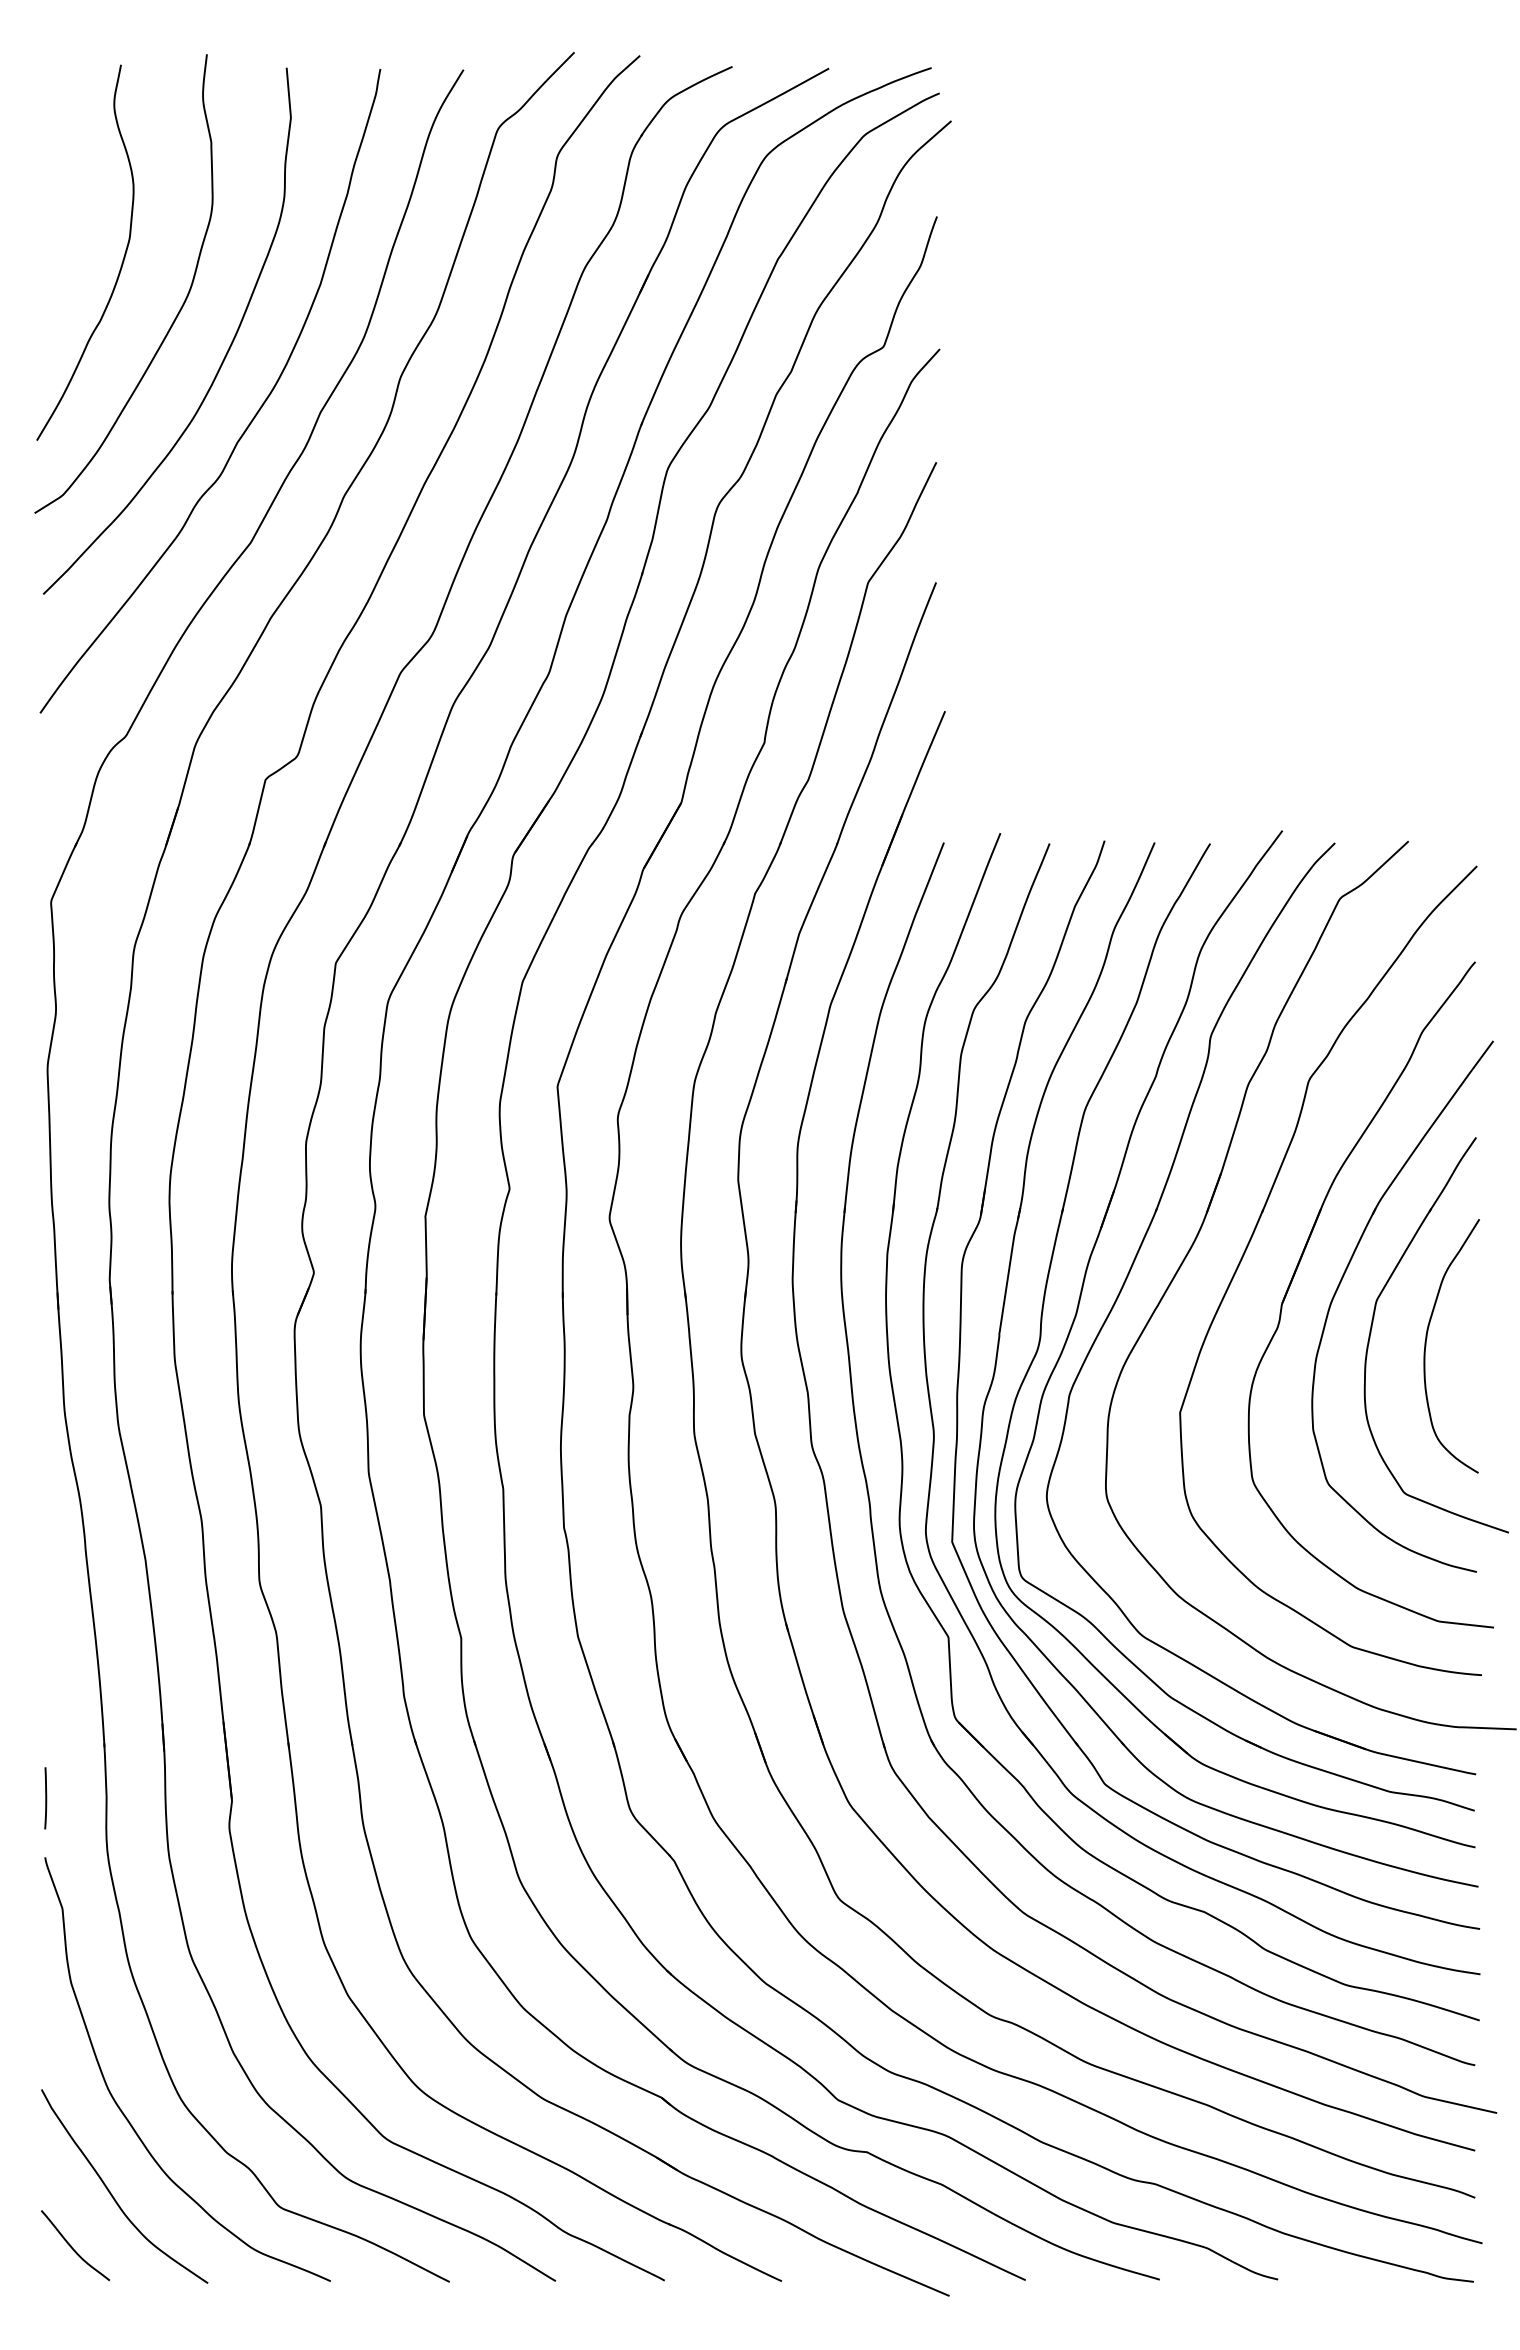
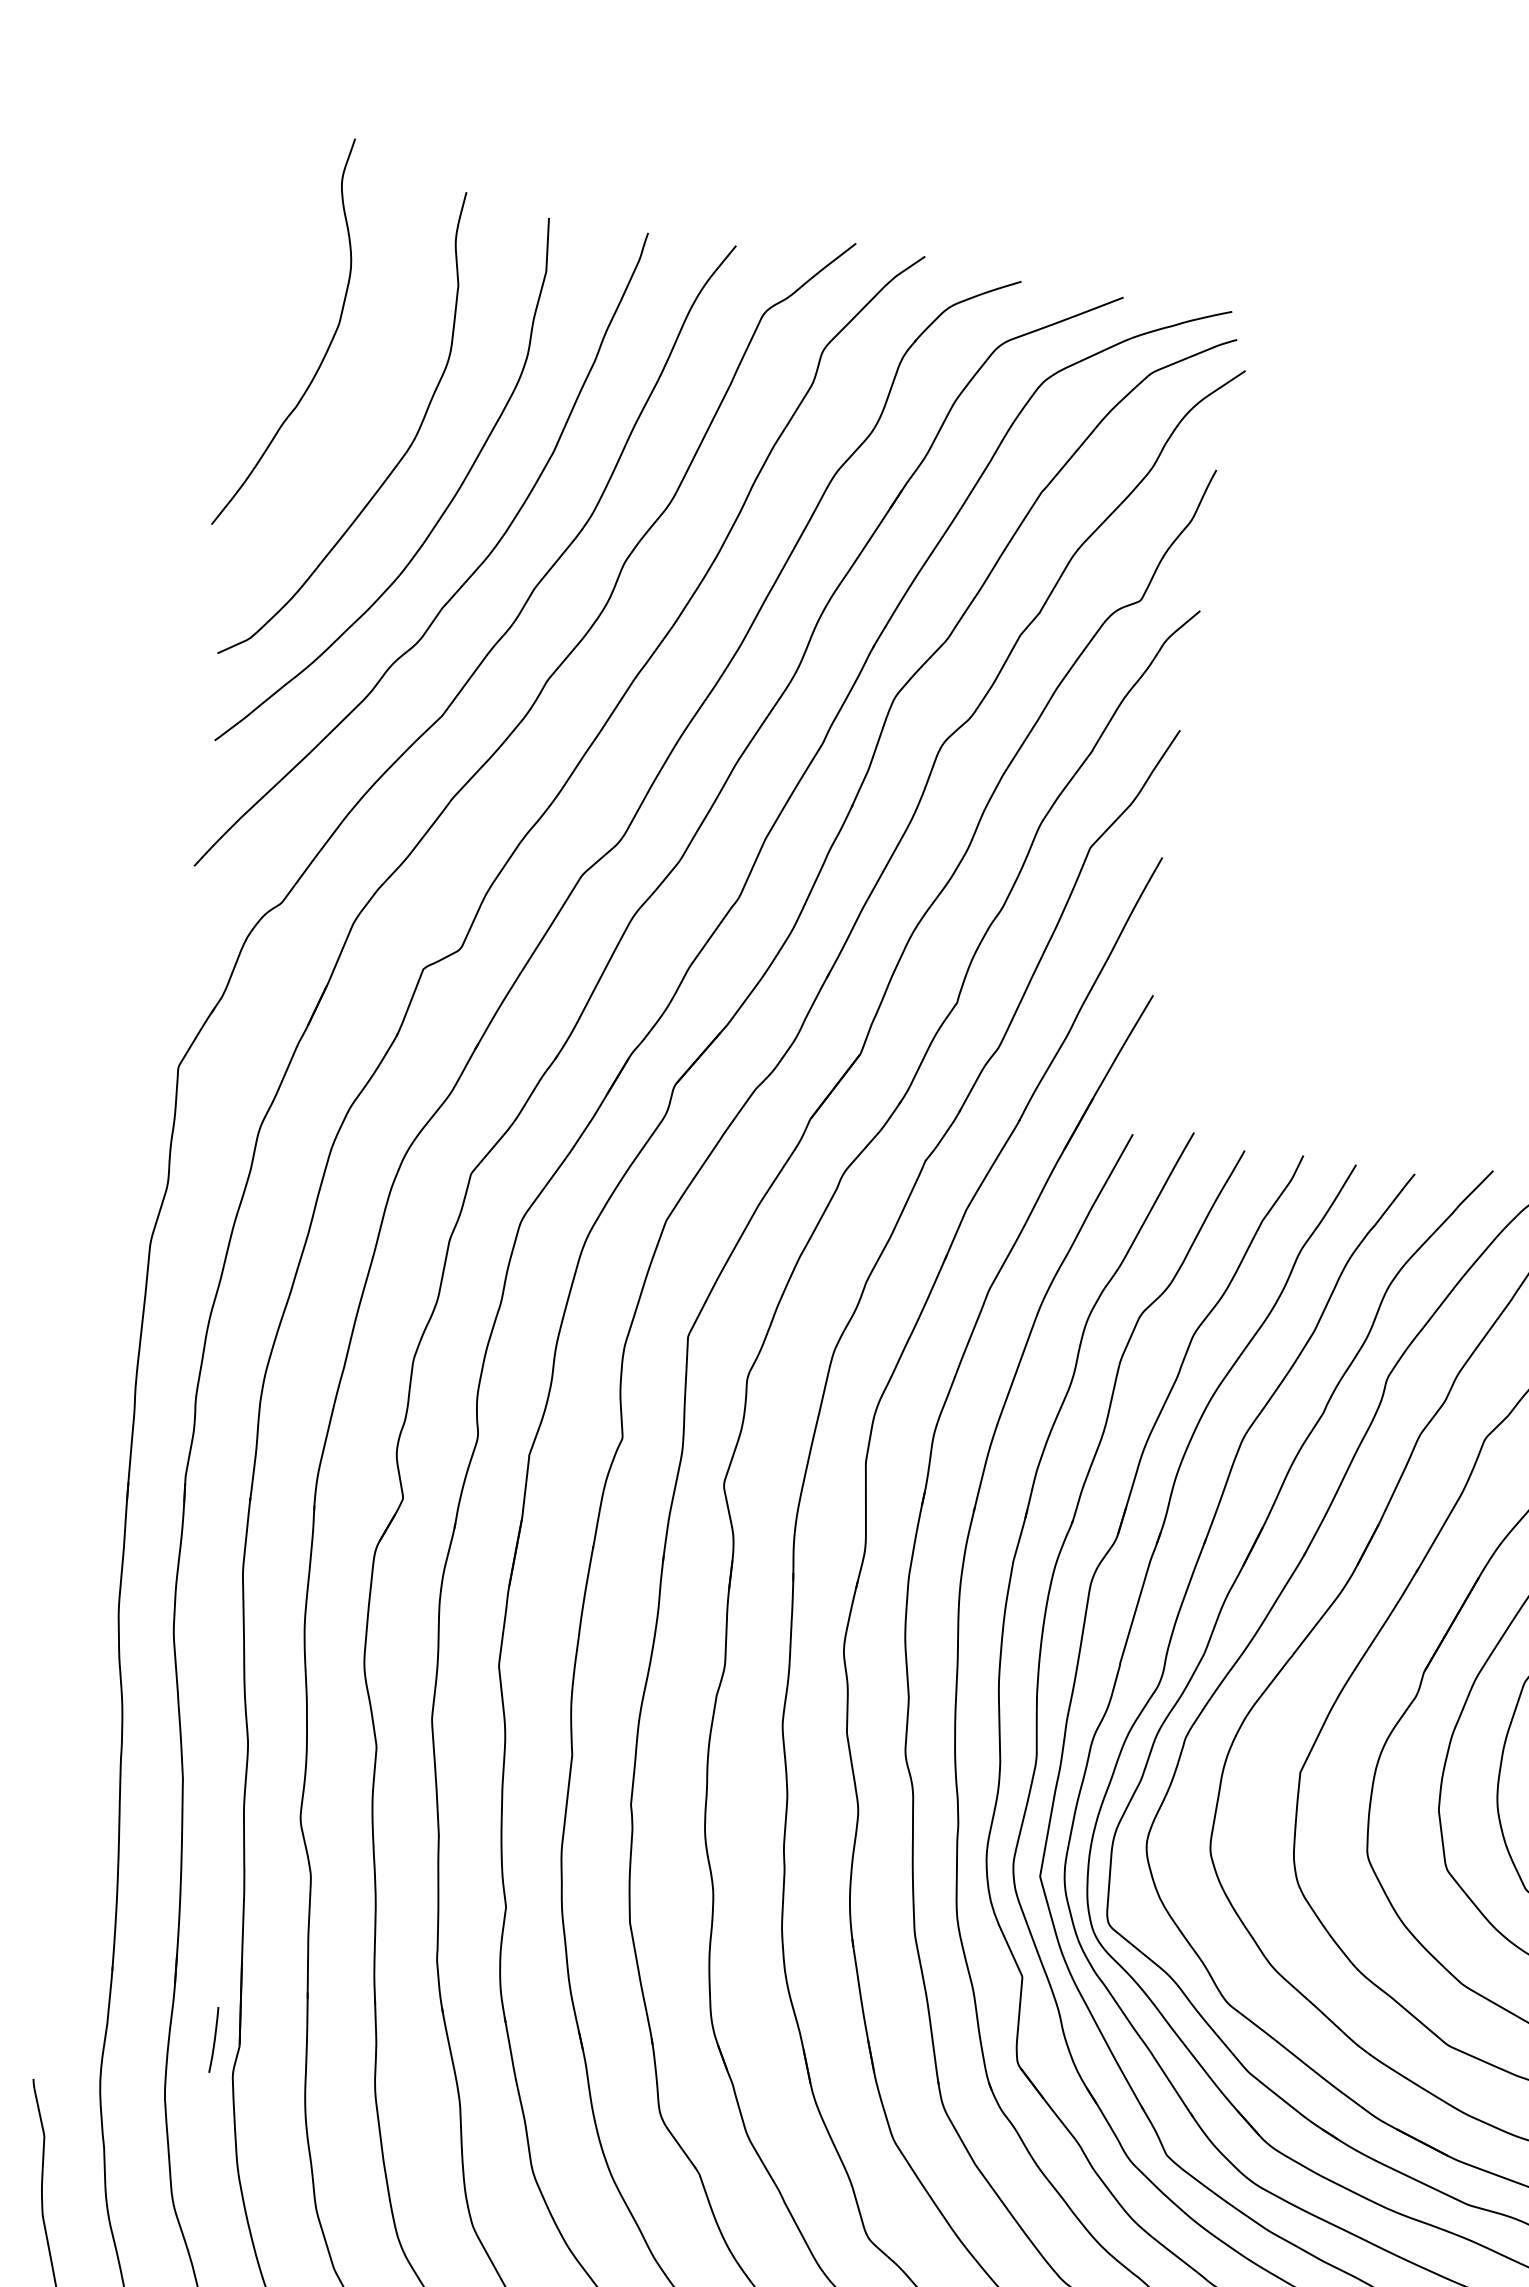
curve: (121, 263) -> (326, 349), moved
line: (45, 1798) -> (213, 2040), moved

